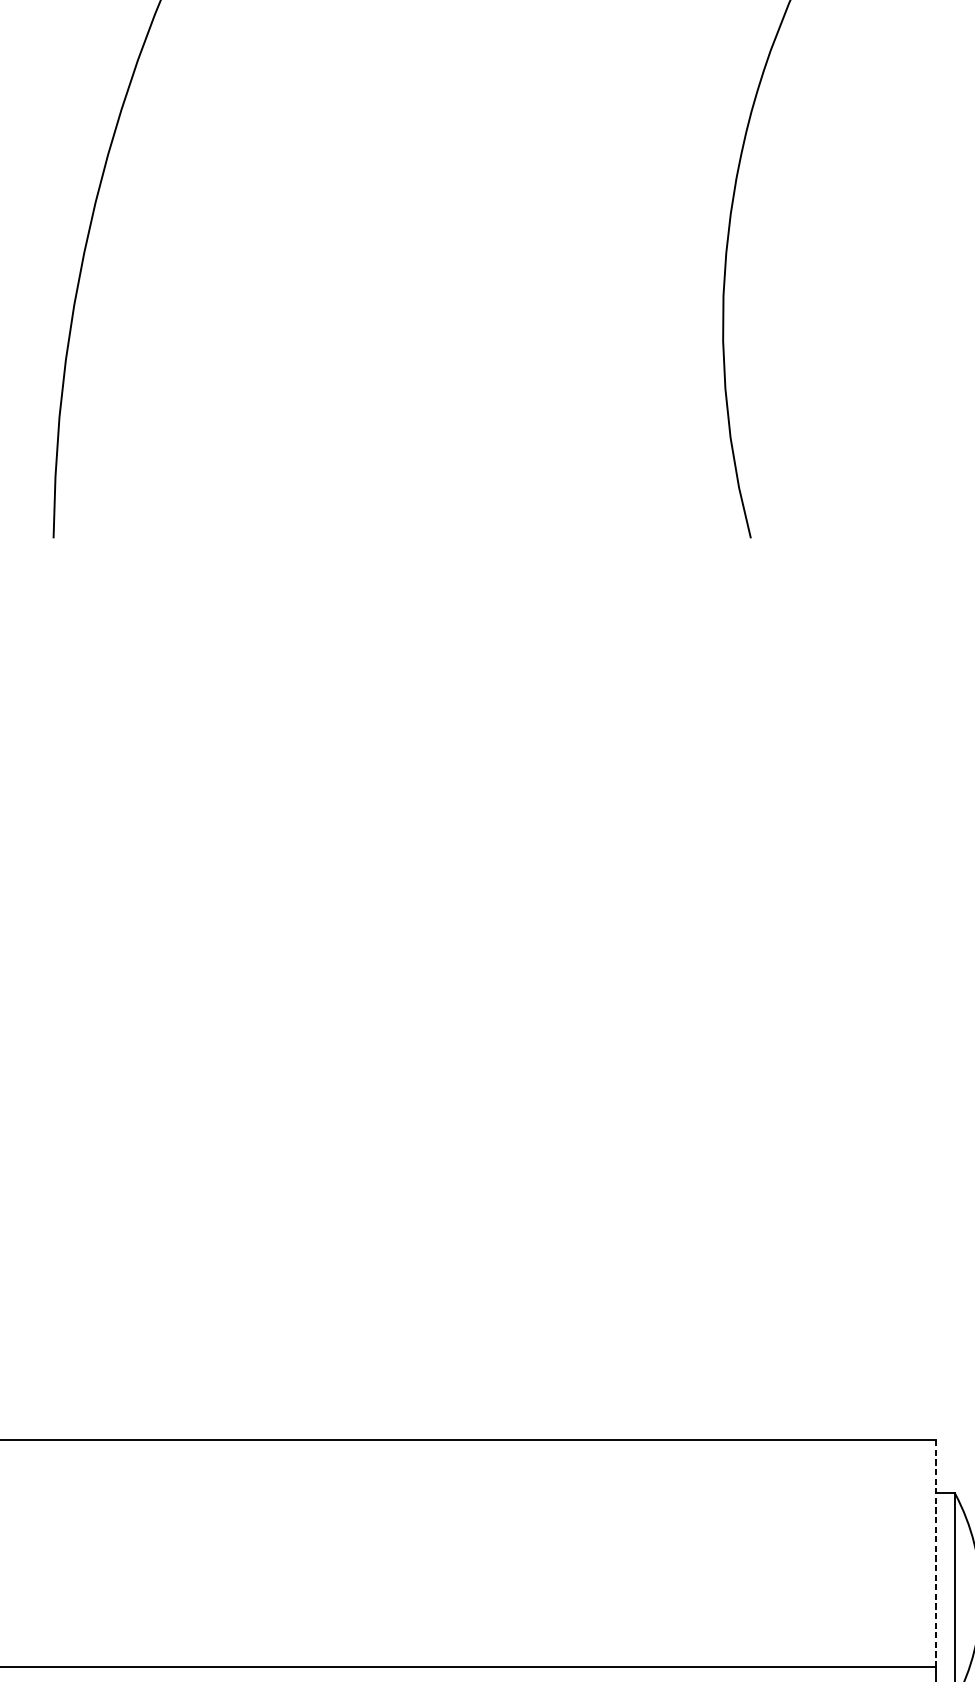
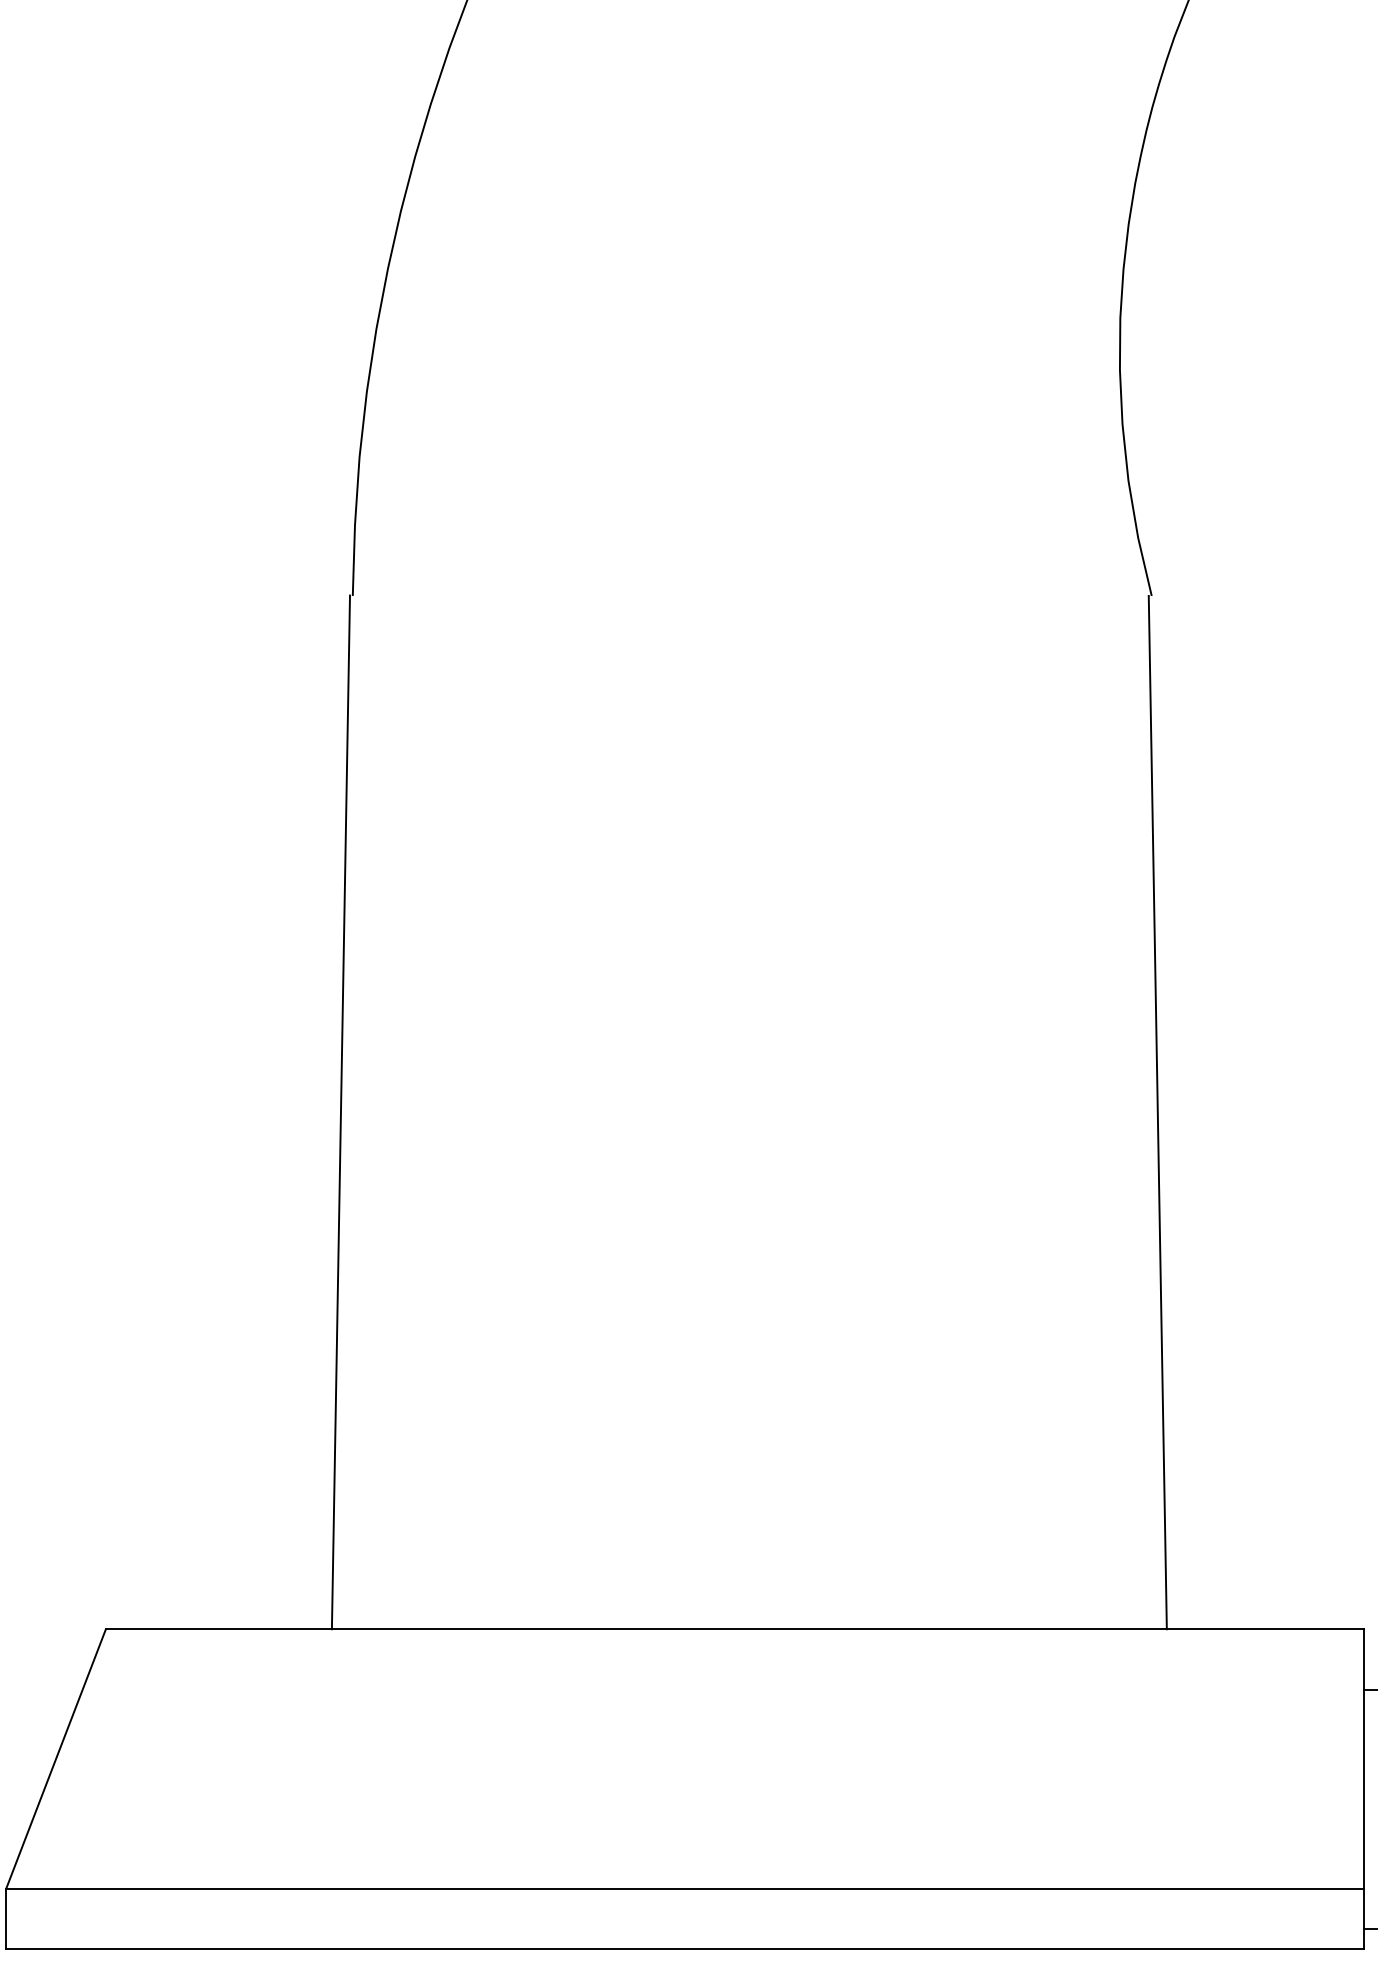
line: (42, 989) -> (340, 1112), added
line: (755, 989) -> (1157, 1112), added
line: (936, 1553) -> (1364, 1759), dashed -> solid

